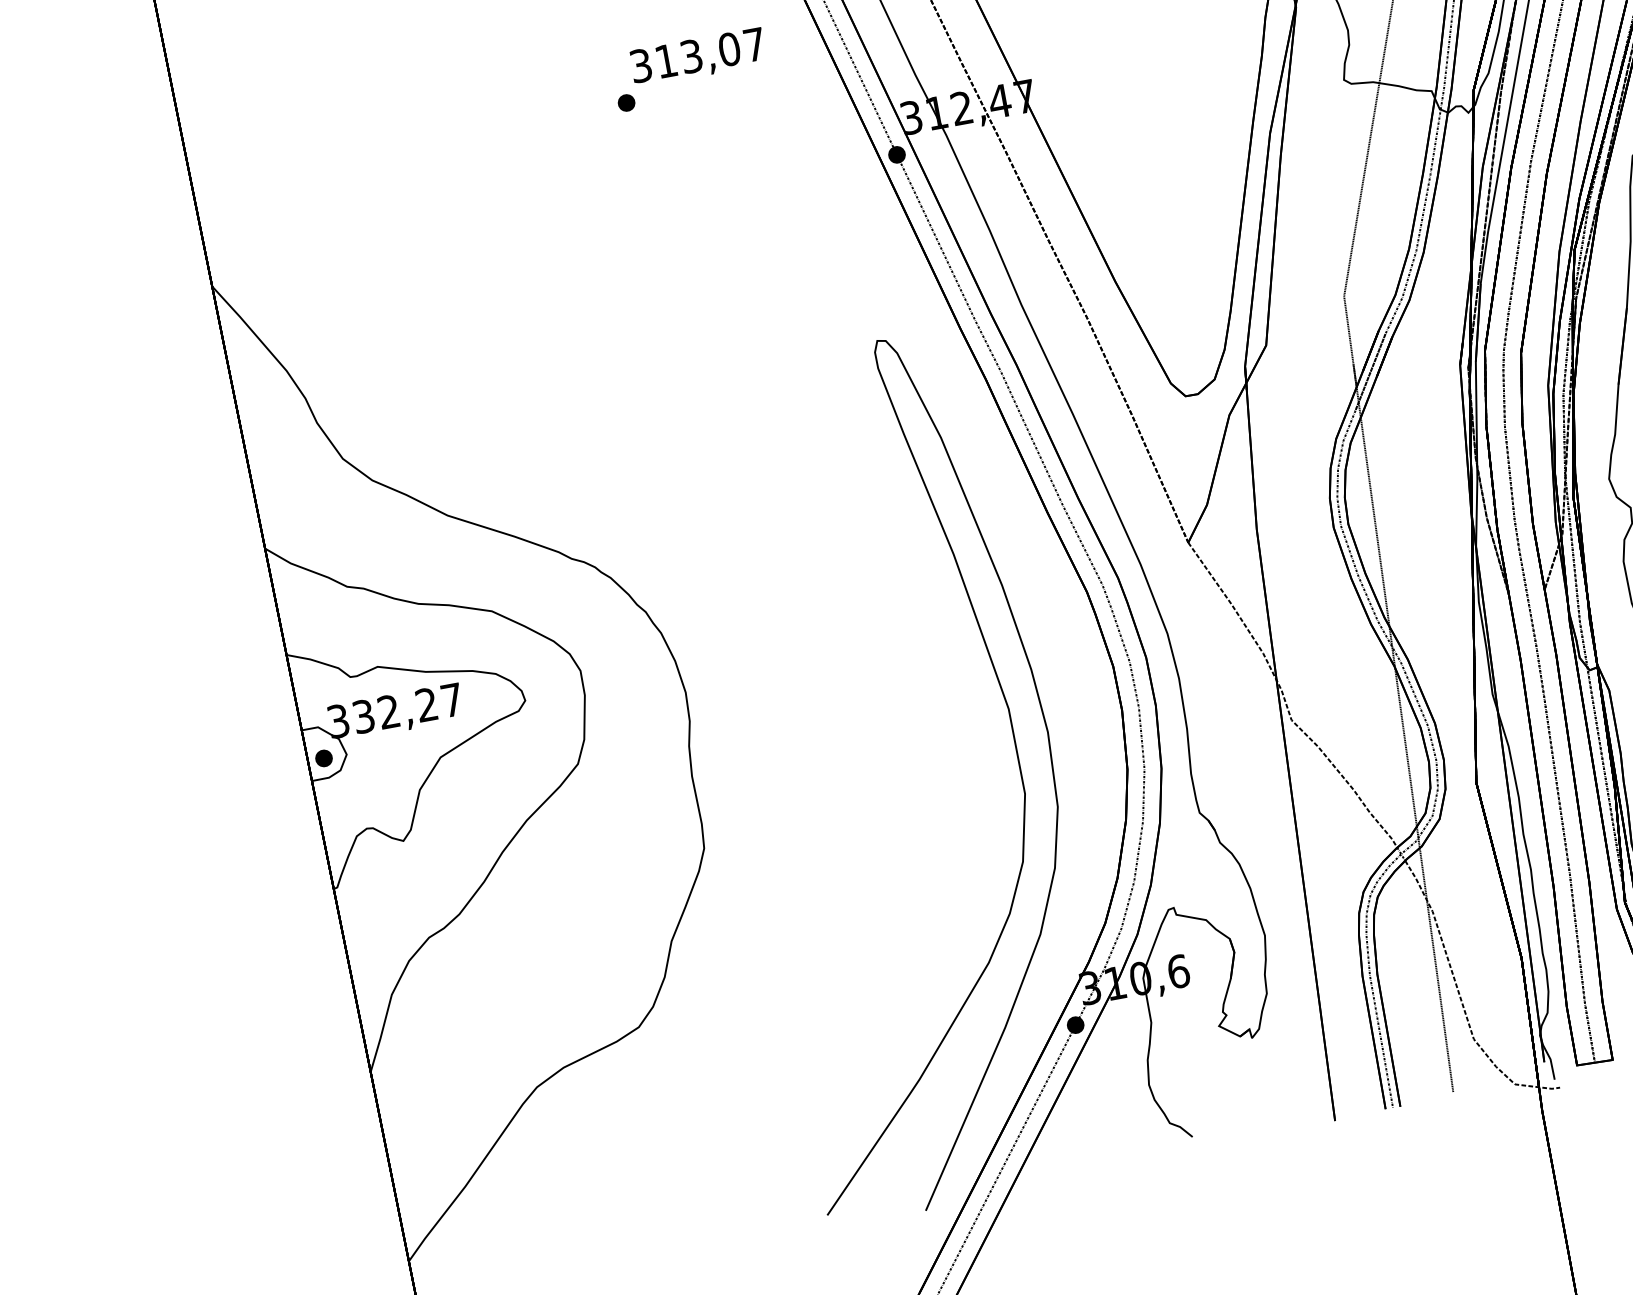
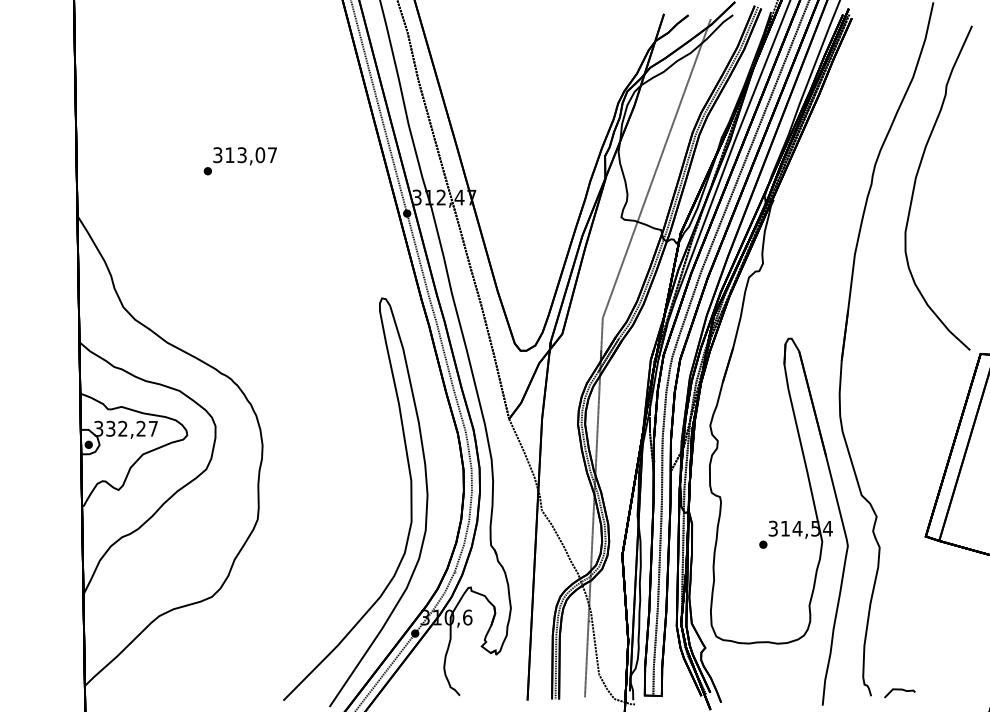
text: (688, 70) -> (239, 161), moved

